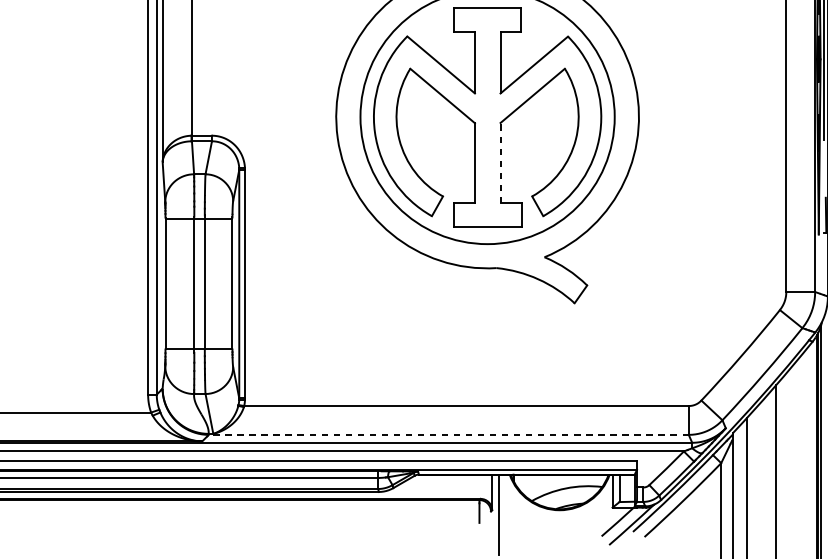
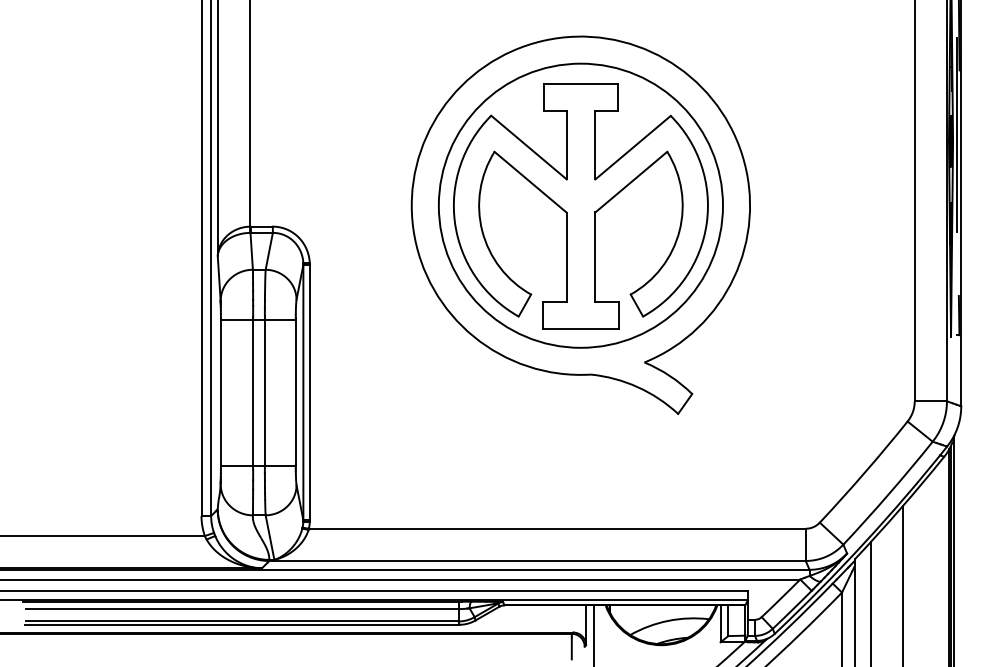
line: (500, 163) -> (595, 257), dashed -> solid
line: (448, 434) -> (537, 560), dashed -> solid

